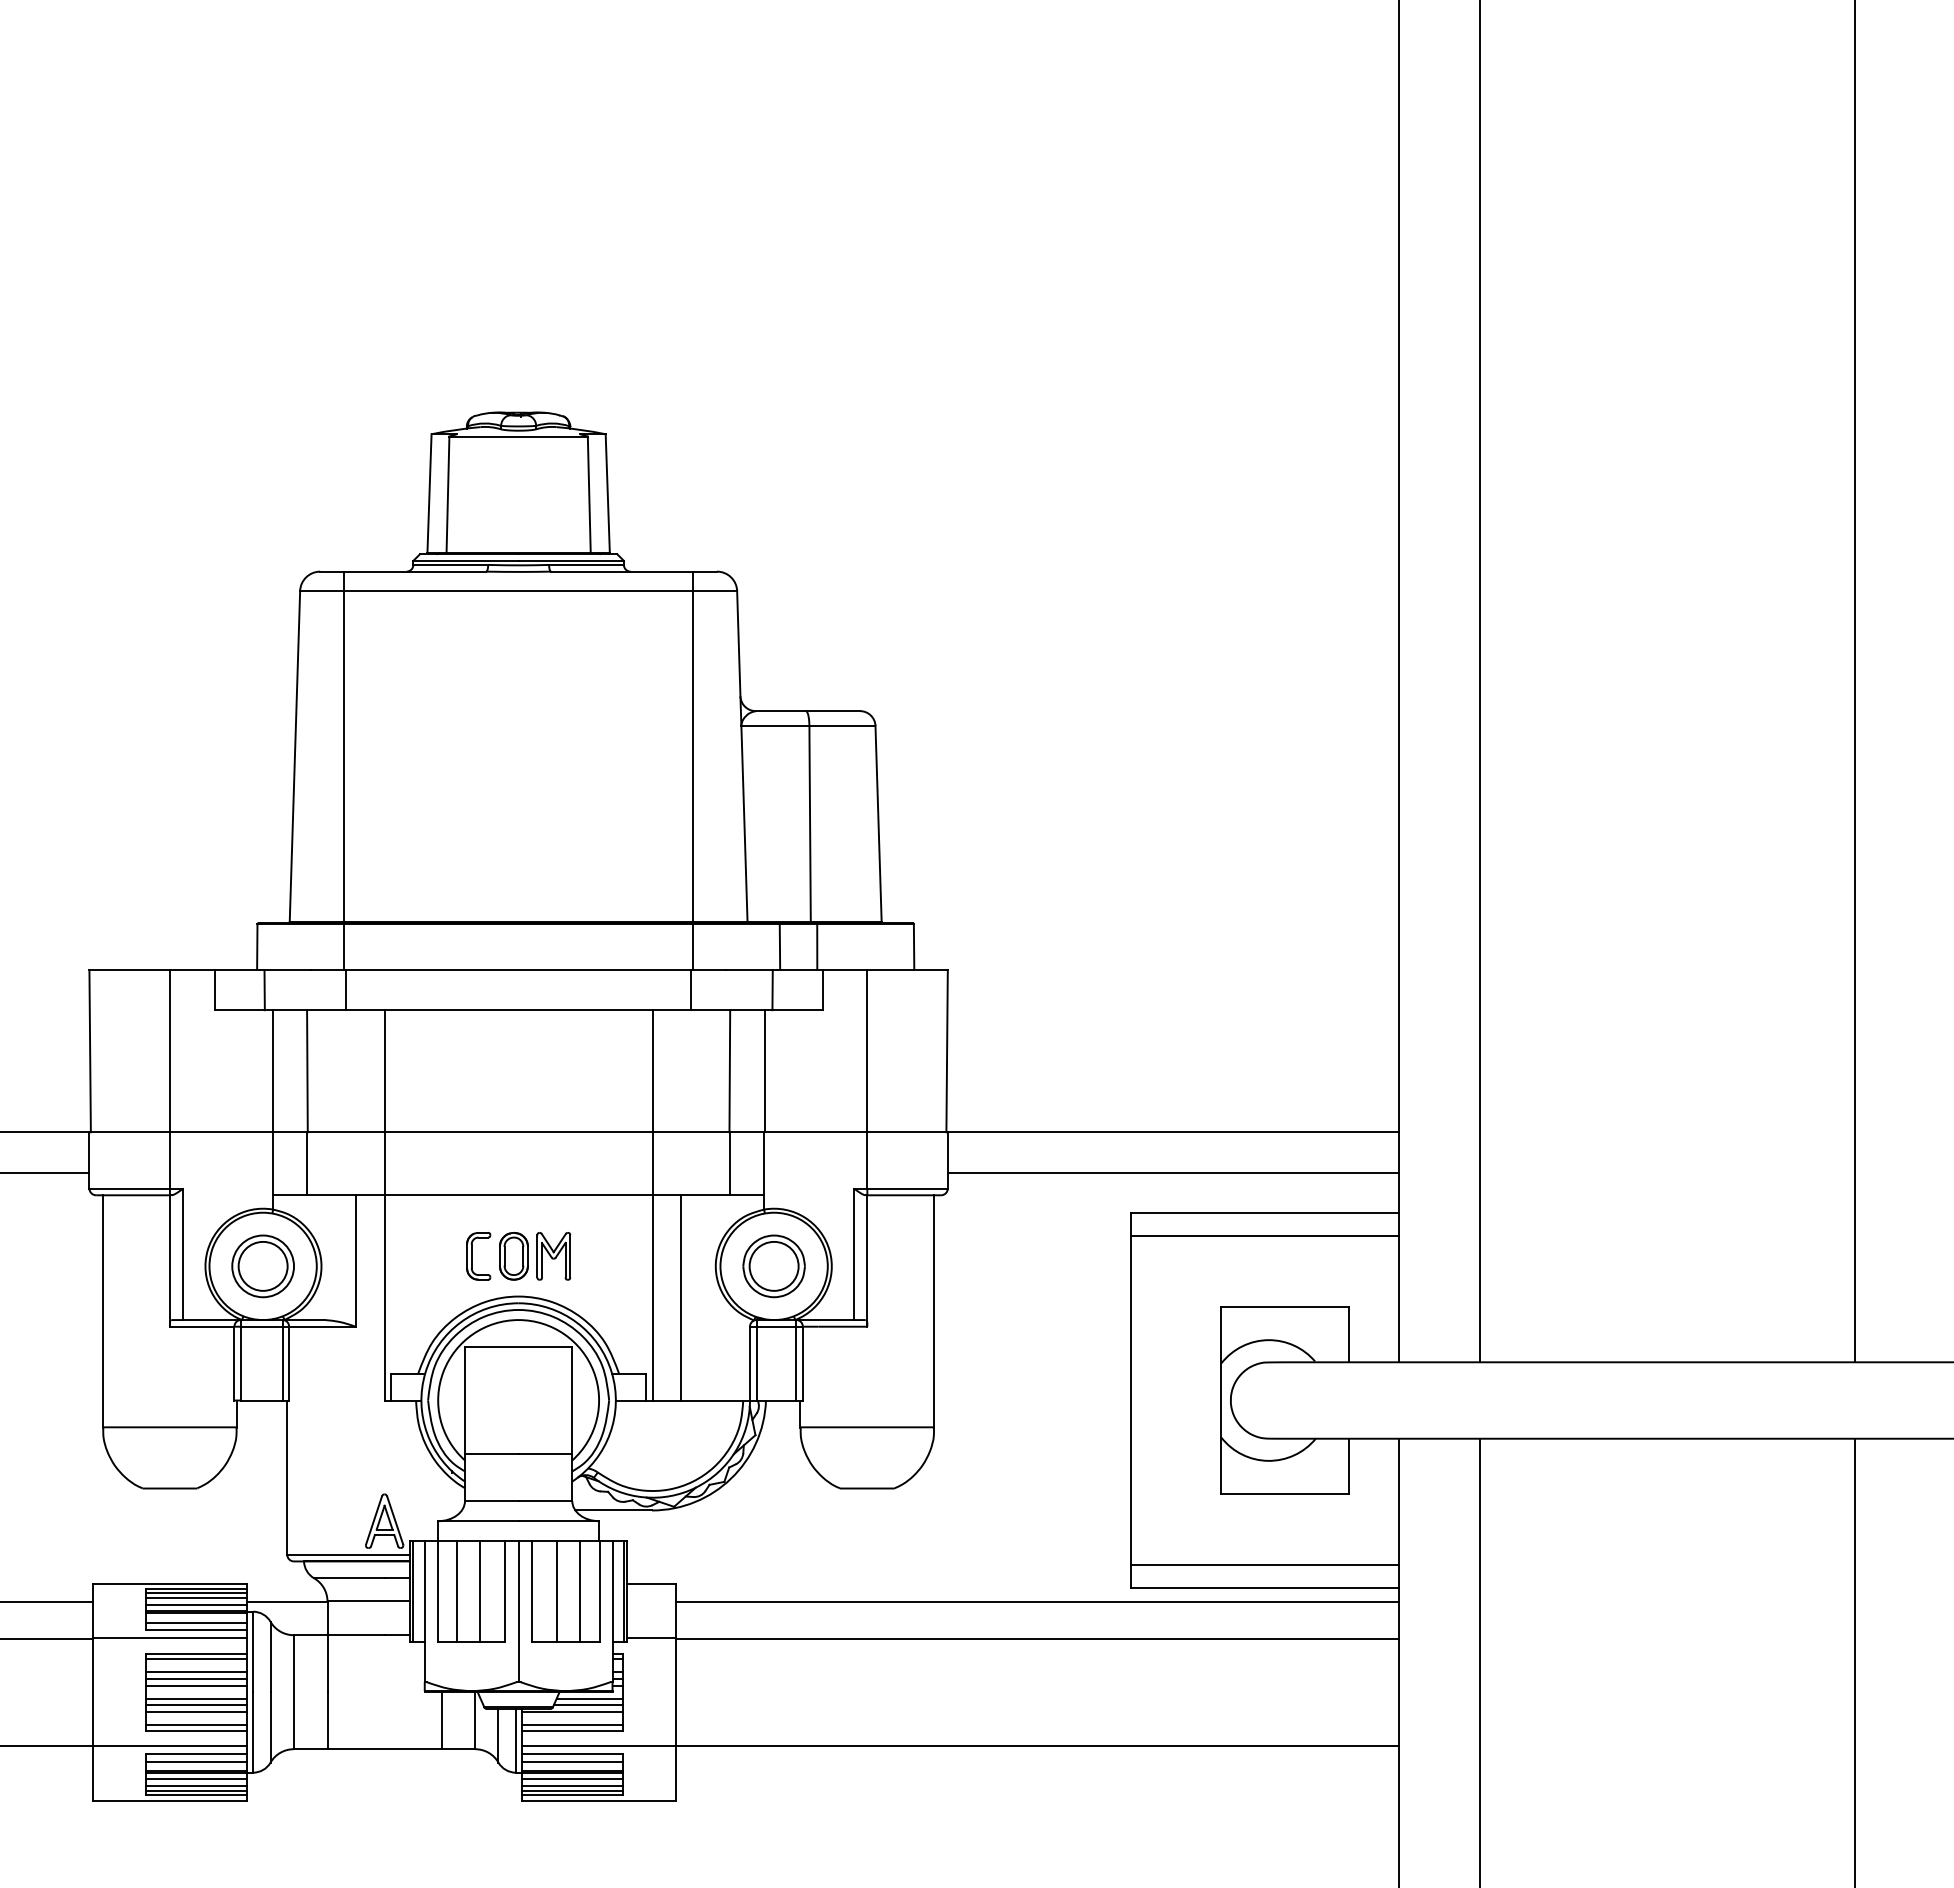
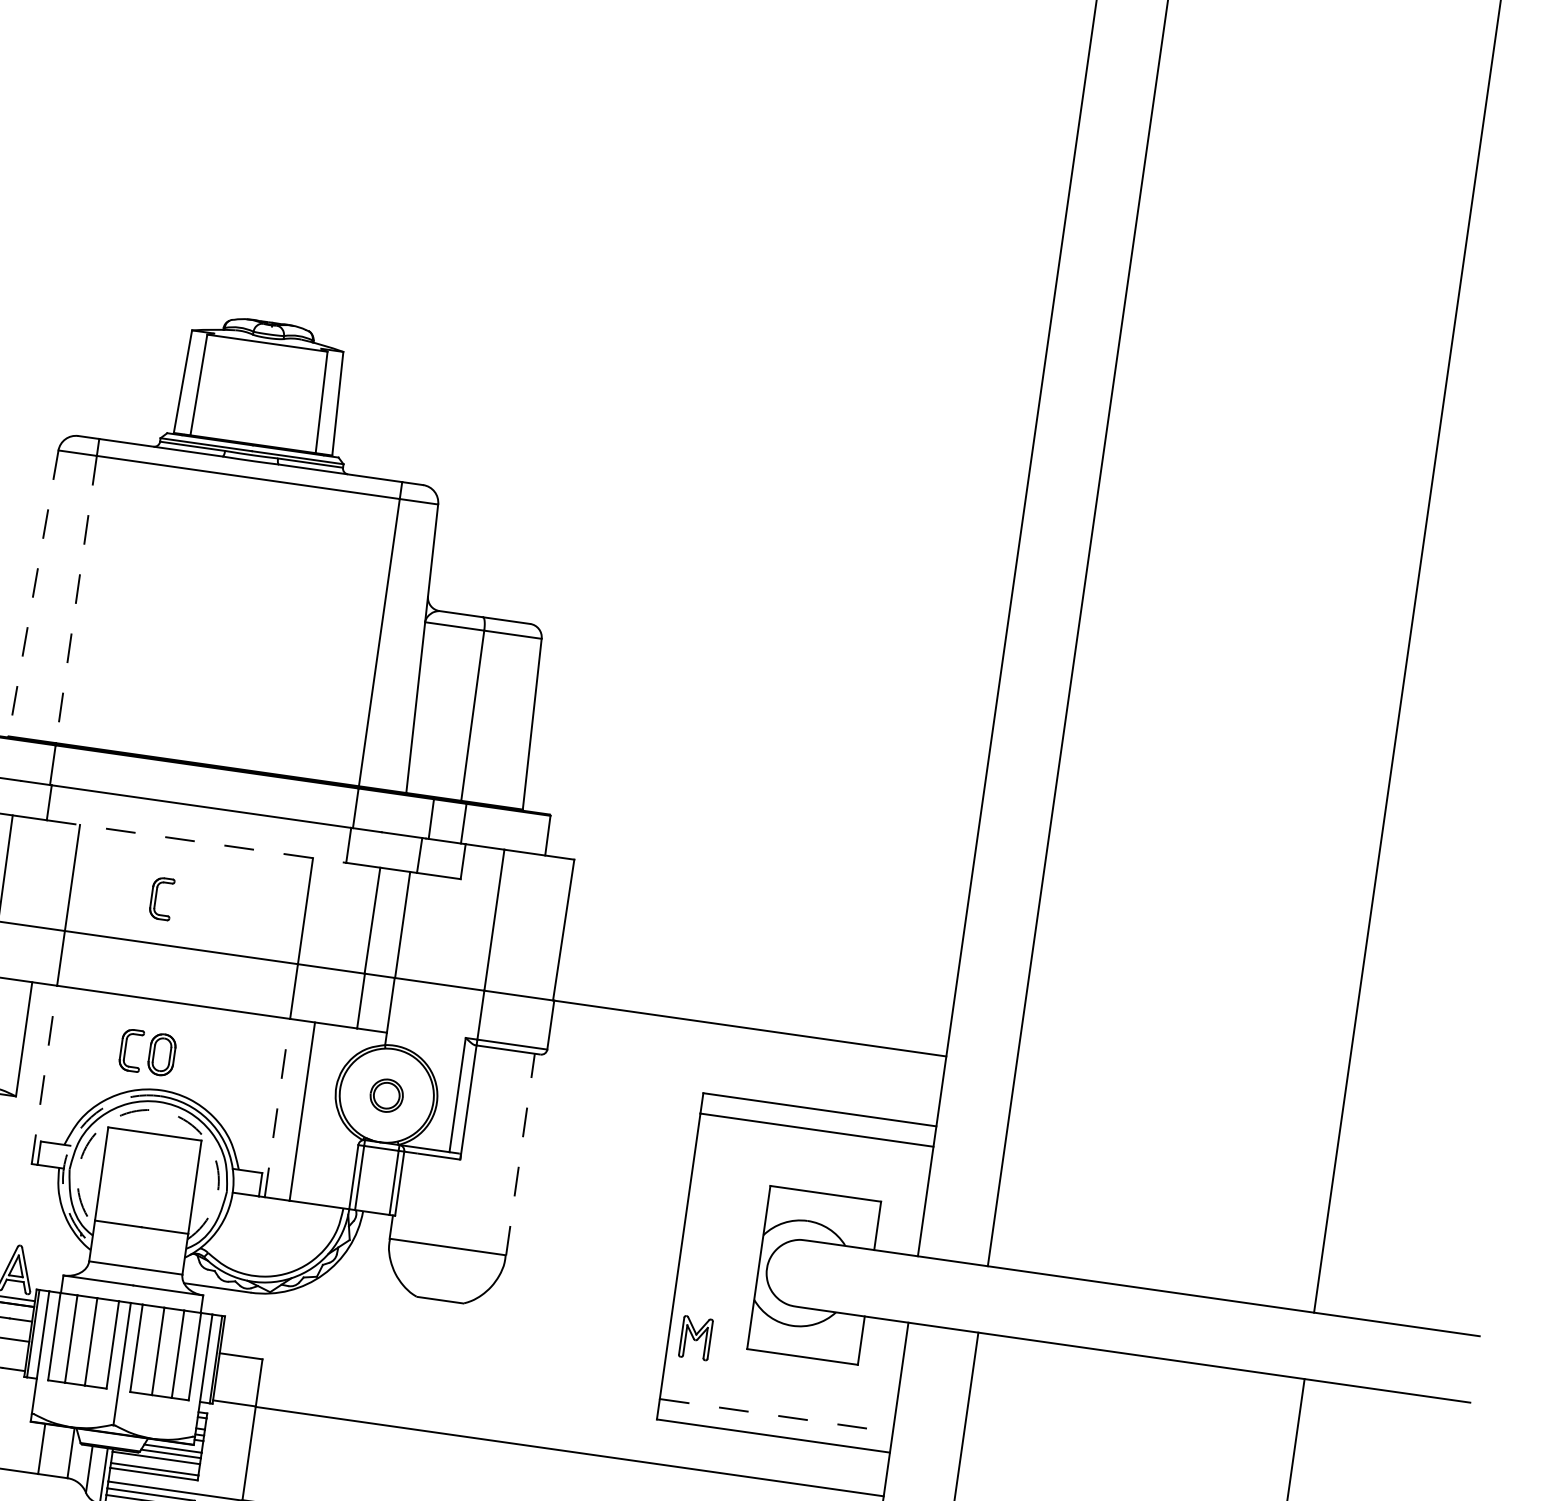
line: (294, 756) -> (33, 593), solid -> dashed
line: (344, 756) -> (76, 599), solid -> dashed
line: (519, 1010) -> (197, 841), solid -> dashed
part: (488, 1080) -> (161, 898), added
line: (1173, 1172) -> (745, 1063), removed
part: (553, 1256) -> (695, 1338), moved
part: (773, 1266) -> (386, 1095), size x0.6
line: (384, 1297) -> (44, 1074), solid -> dashed
line: (652, 1297) -> (277, 1107), solid -> dashed
line: (934, 1310) -> (520, 1153), solid -> dashed
arc: (518, 1320) -> (158, 1111), solid -> dashed
arc: (425, 1372) -> (70, 1144), solid -> dashed
line: (1265, 1564) -> (776, 1415), solid -> dashed
line: (1037, 1601) -> (574, 1419), removed

